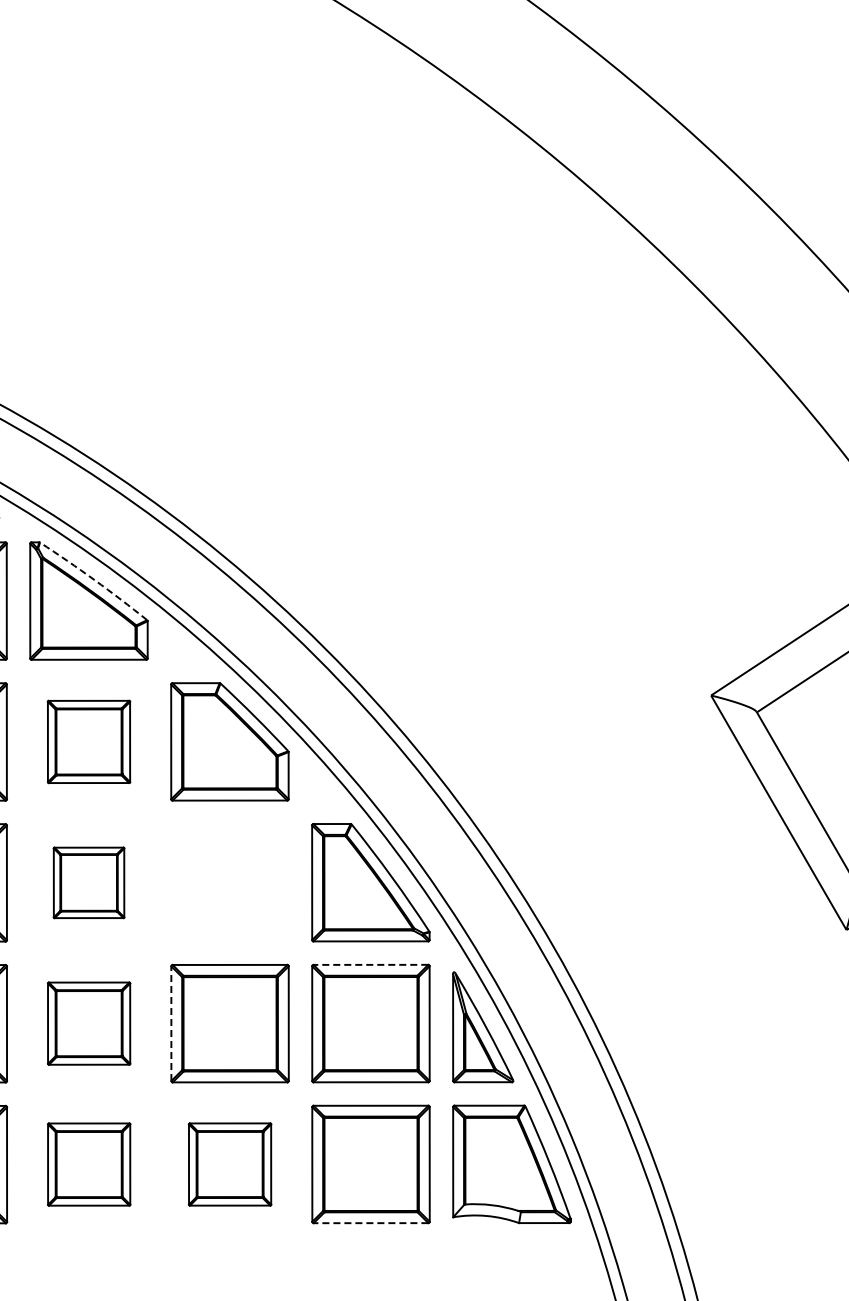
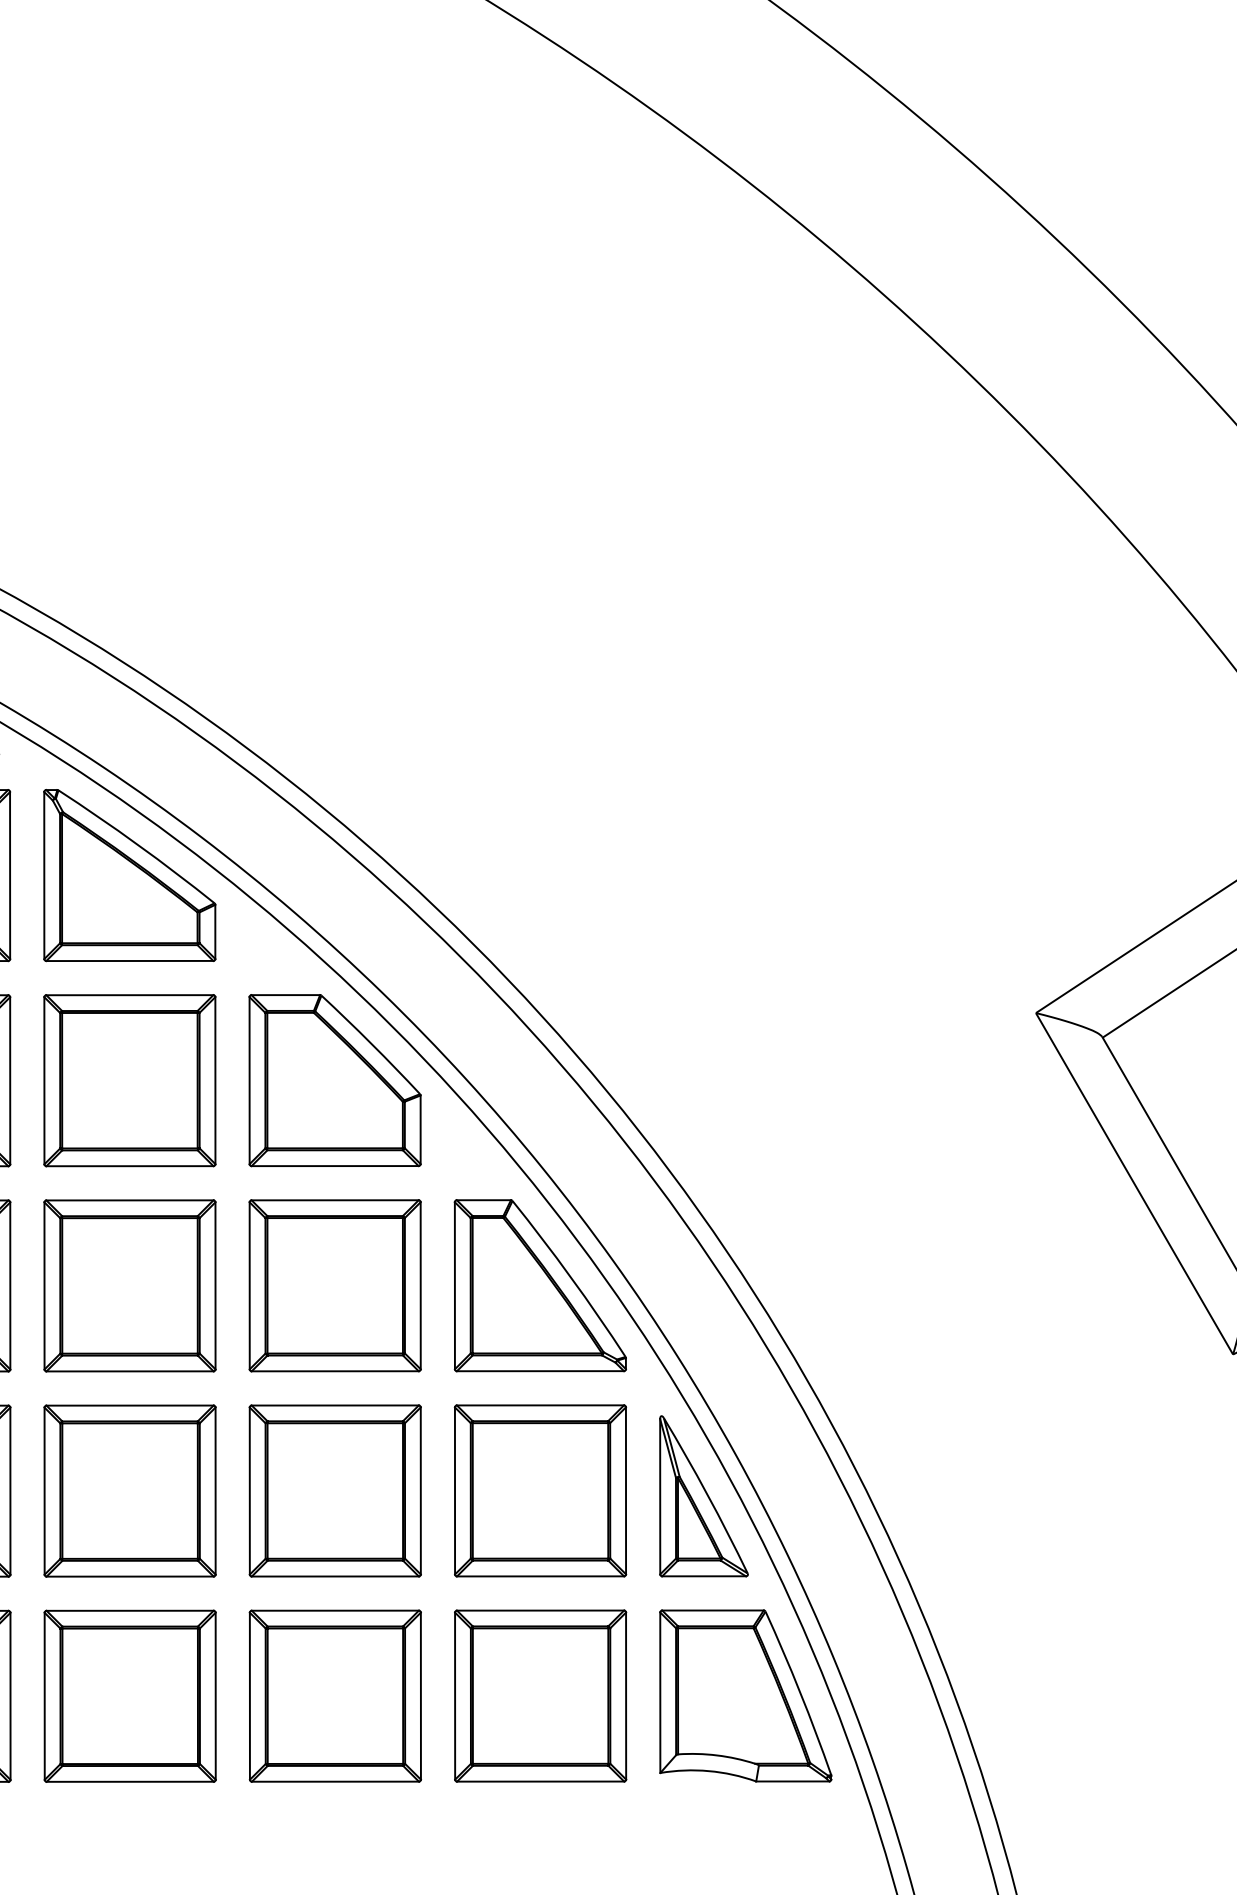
arc: (94, 580) -> (137, 845), dashed -> solid
part: (88, 741) -> (129, 1080), size x1.43
part: (88, 882) -> (129, 1285), size x1.67
part: (229, 882) -> (334, 1285), added
line: (370, 964) -> (539, 1404), dashed -> solid
part: (88, 1023) -> (129, 1490), size x1.43
line: (171, 1023) -> (250, 1490), dashed -> solid
part: (88, 1164) -> (129, 1696), size x1.43
part: (229, 1164) -> (334, 1696), size x1.43
line: (370, 1223) -> (539, 1782), dashed -> solid

